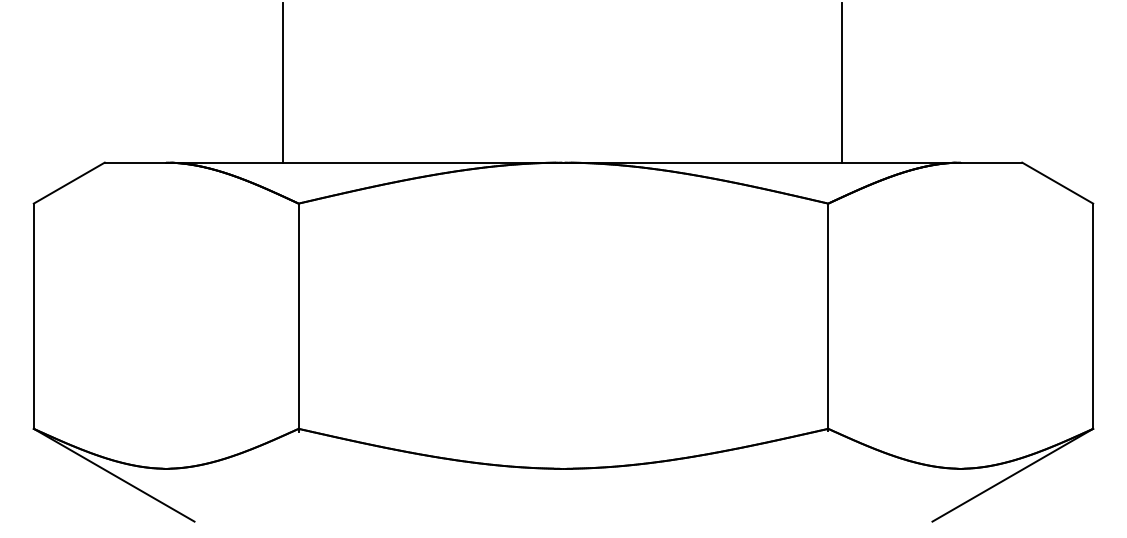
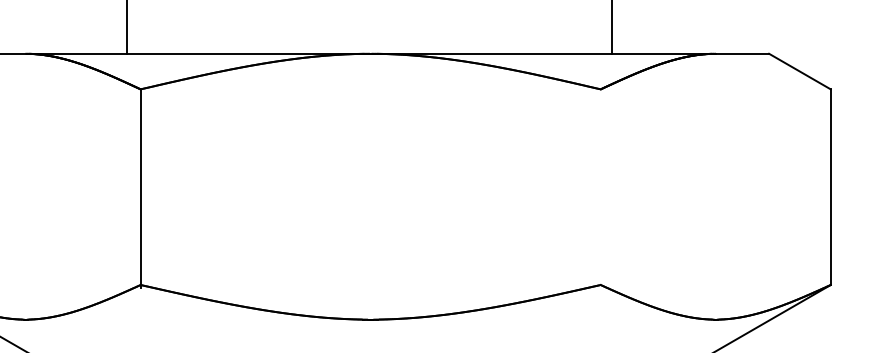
line: (828, 317) -> (600, 188), removed

